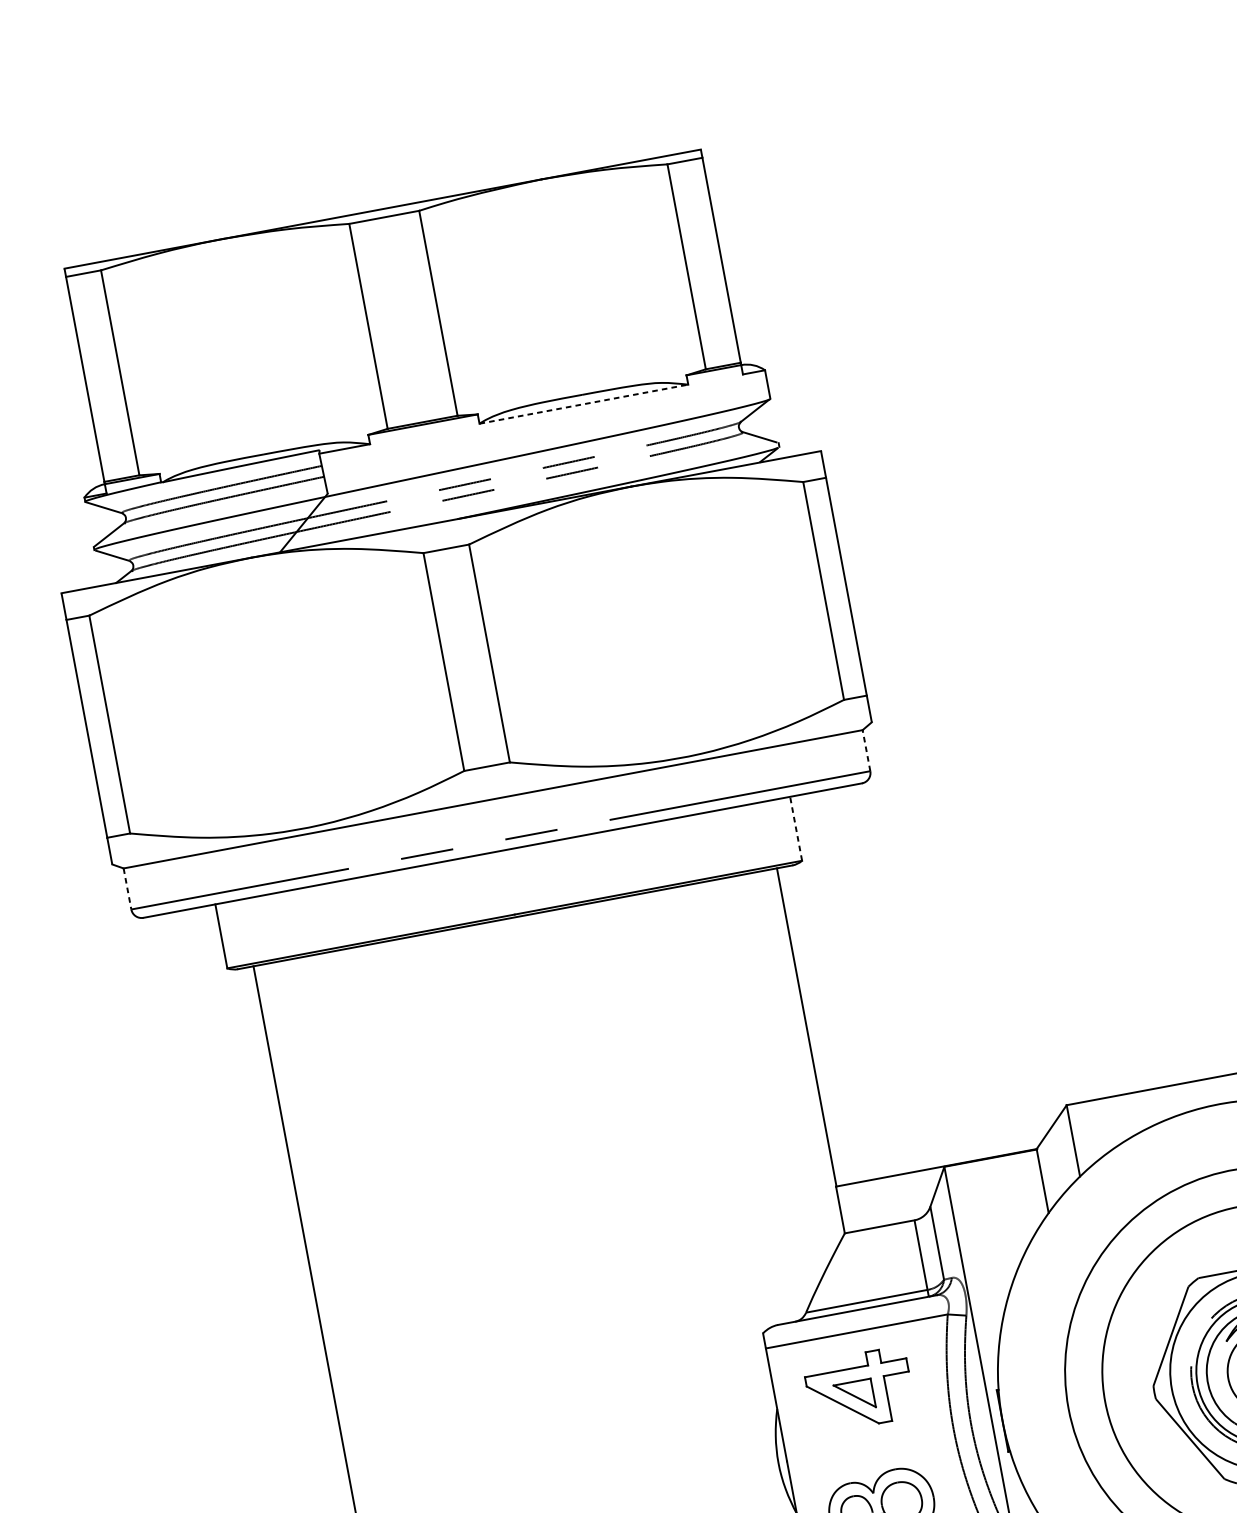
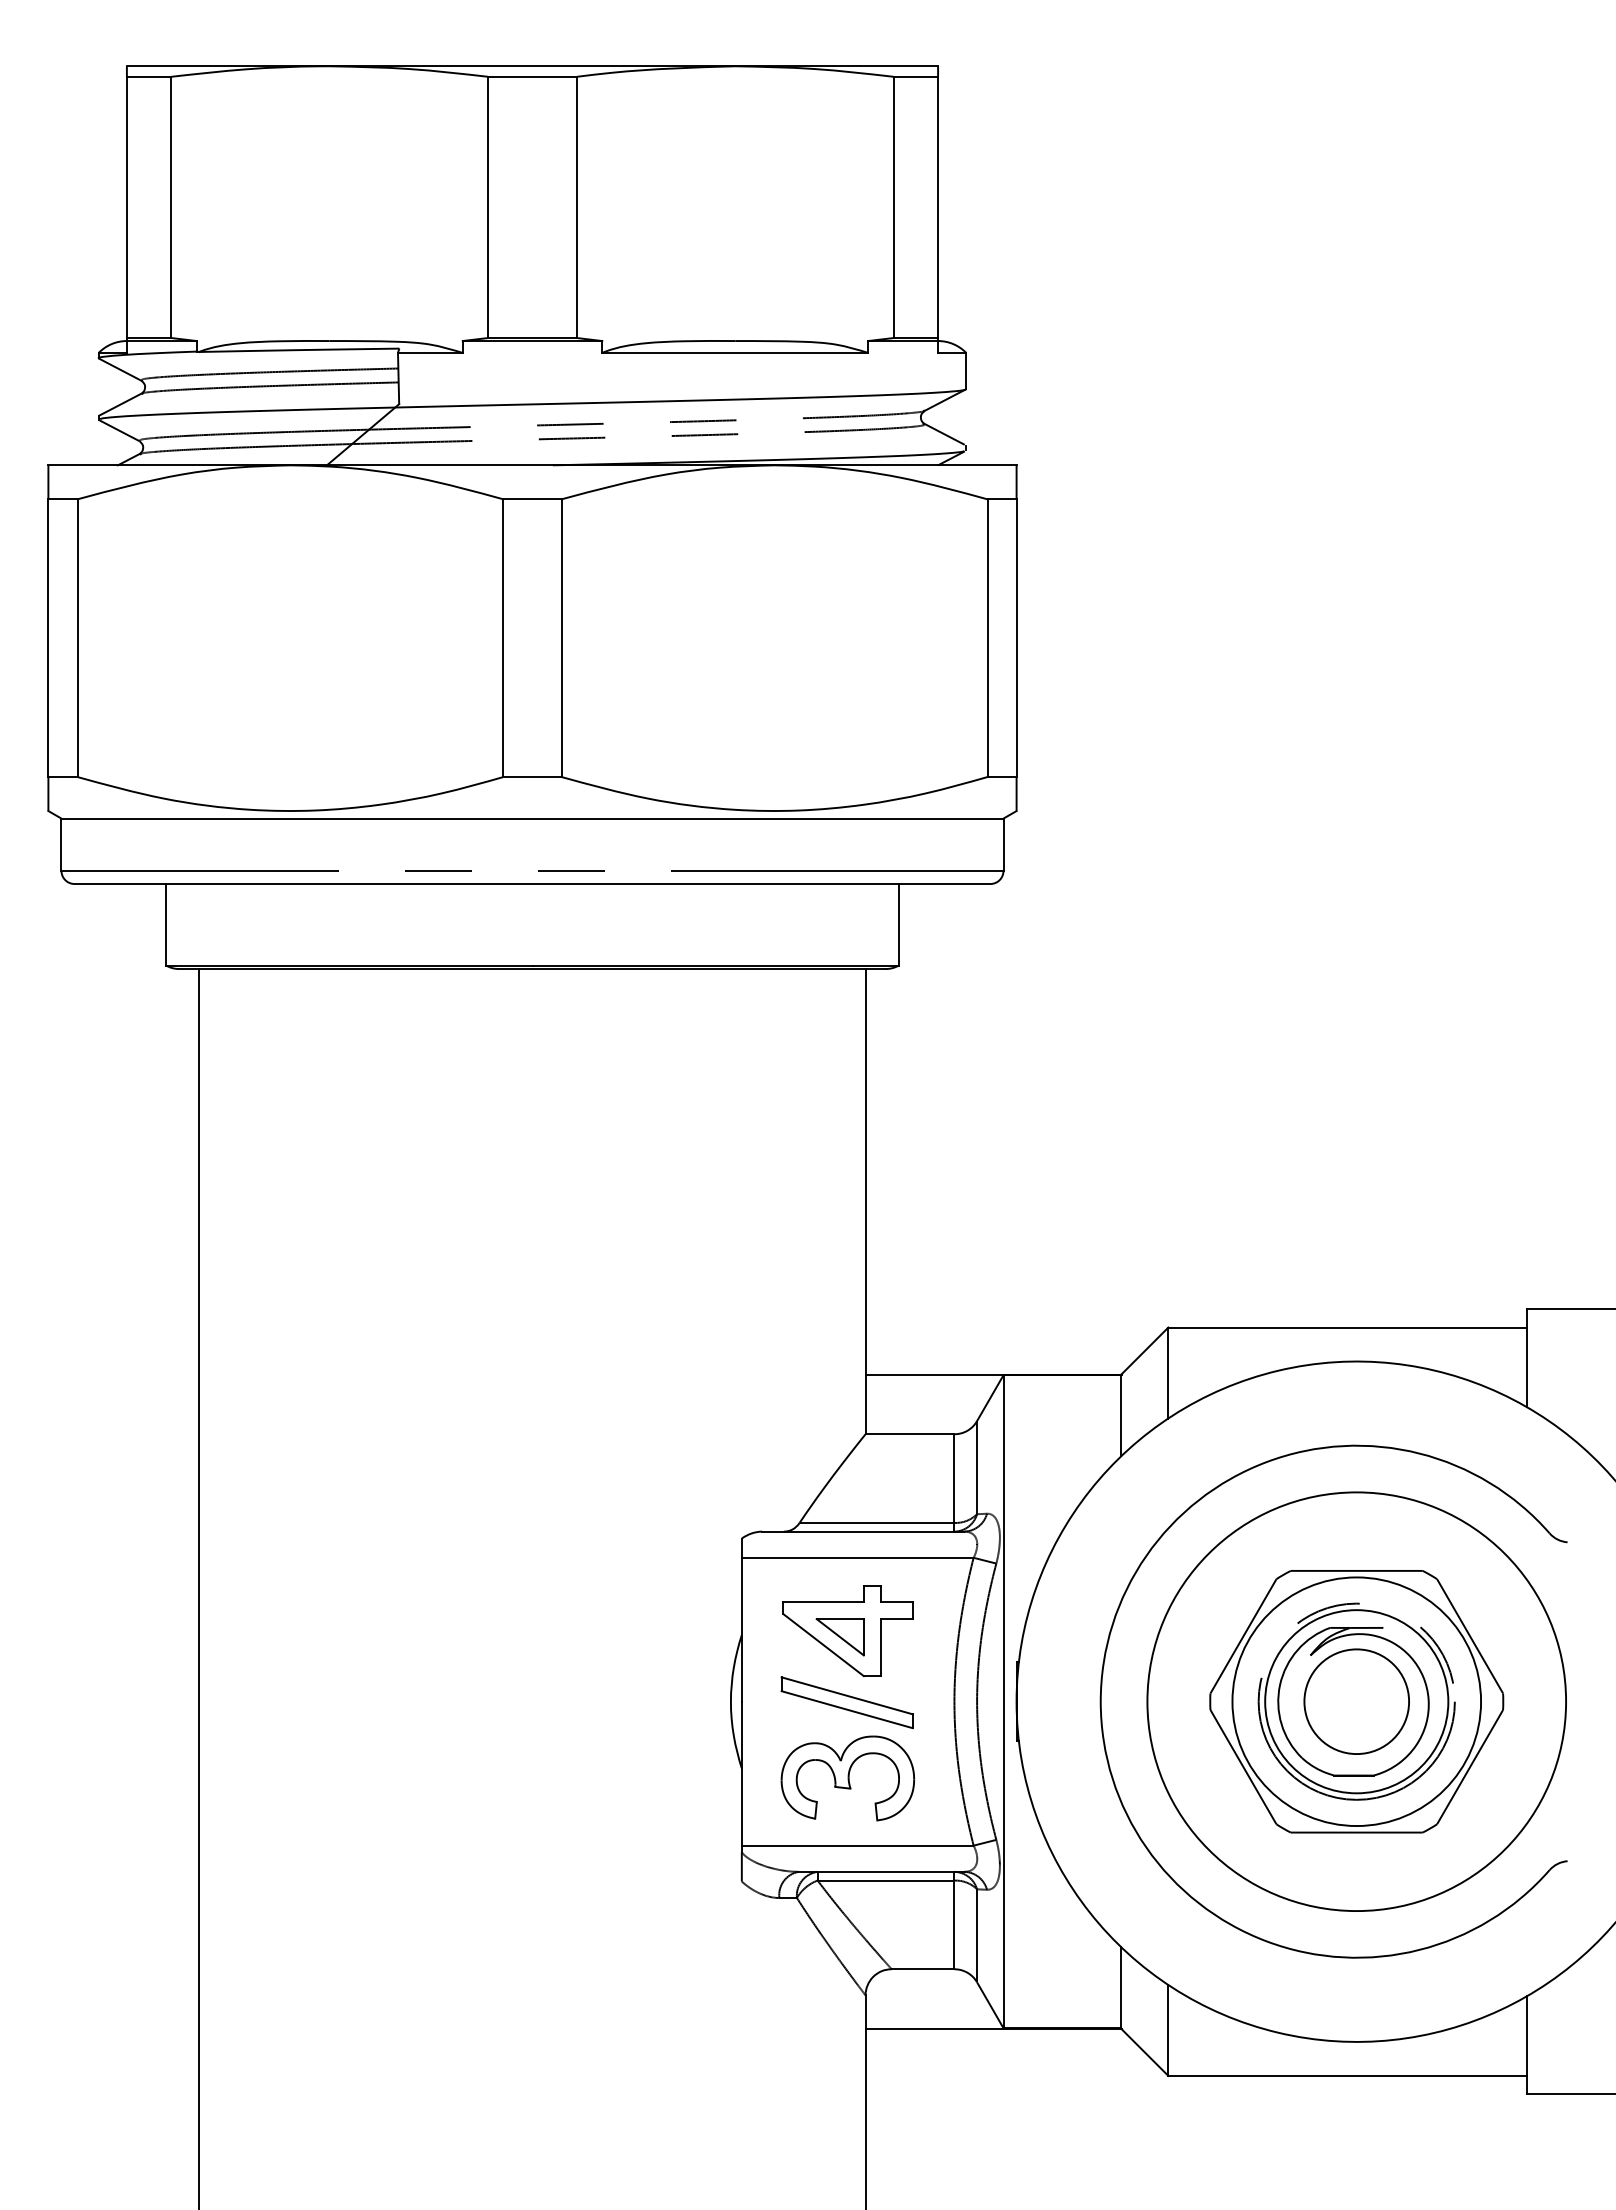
line: (583, 403) -> (735, 352), dashed -> solid
line: (866, 750) -> (1003, 844), dashed -> solid
line: (795, 828) -> (898, 924), dashed -> solid
line: (127, 889) -> (61, 845), dashed -> solid
part: (869, 1446) -> (846, 1702), added

